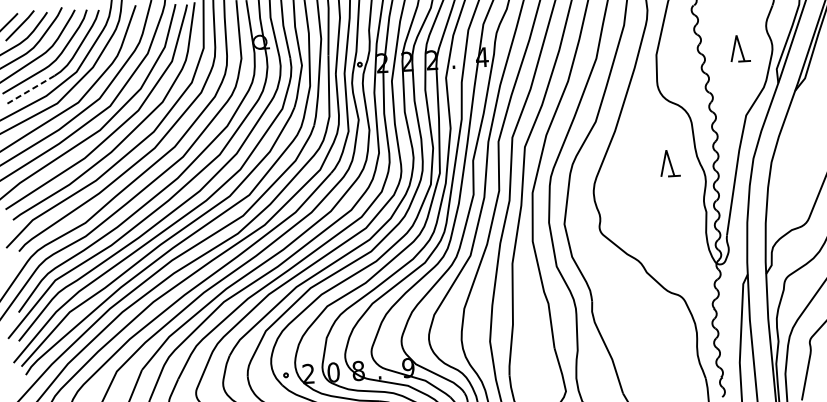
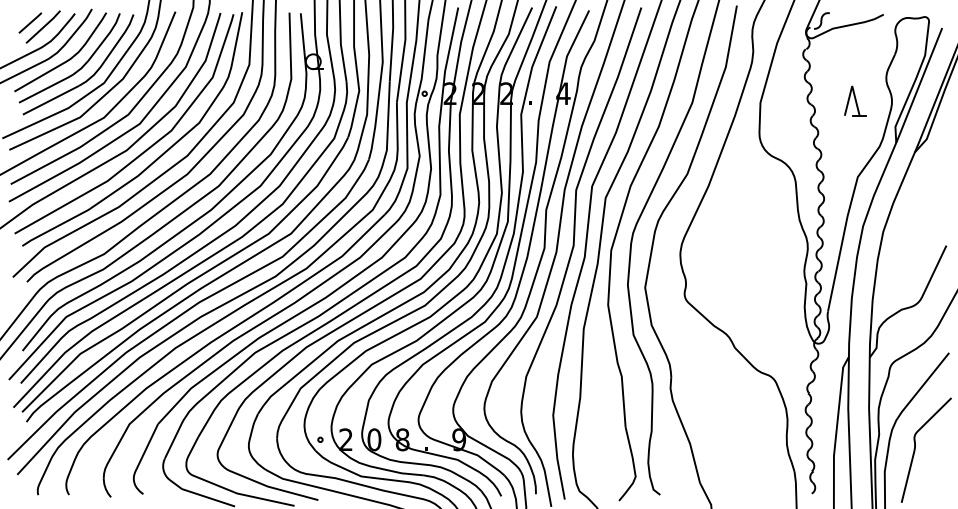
line: (30, 90) -> (50, 100), dashed -> solid
part: (669, 162) -> (768, 225), removed

